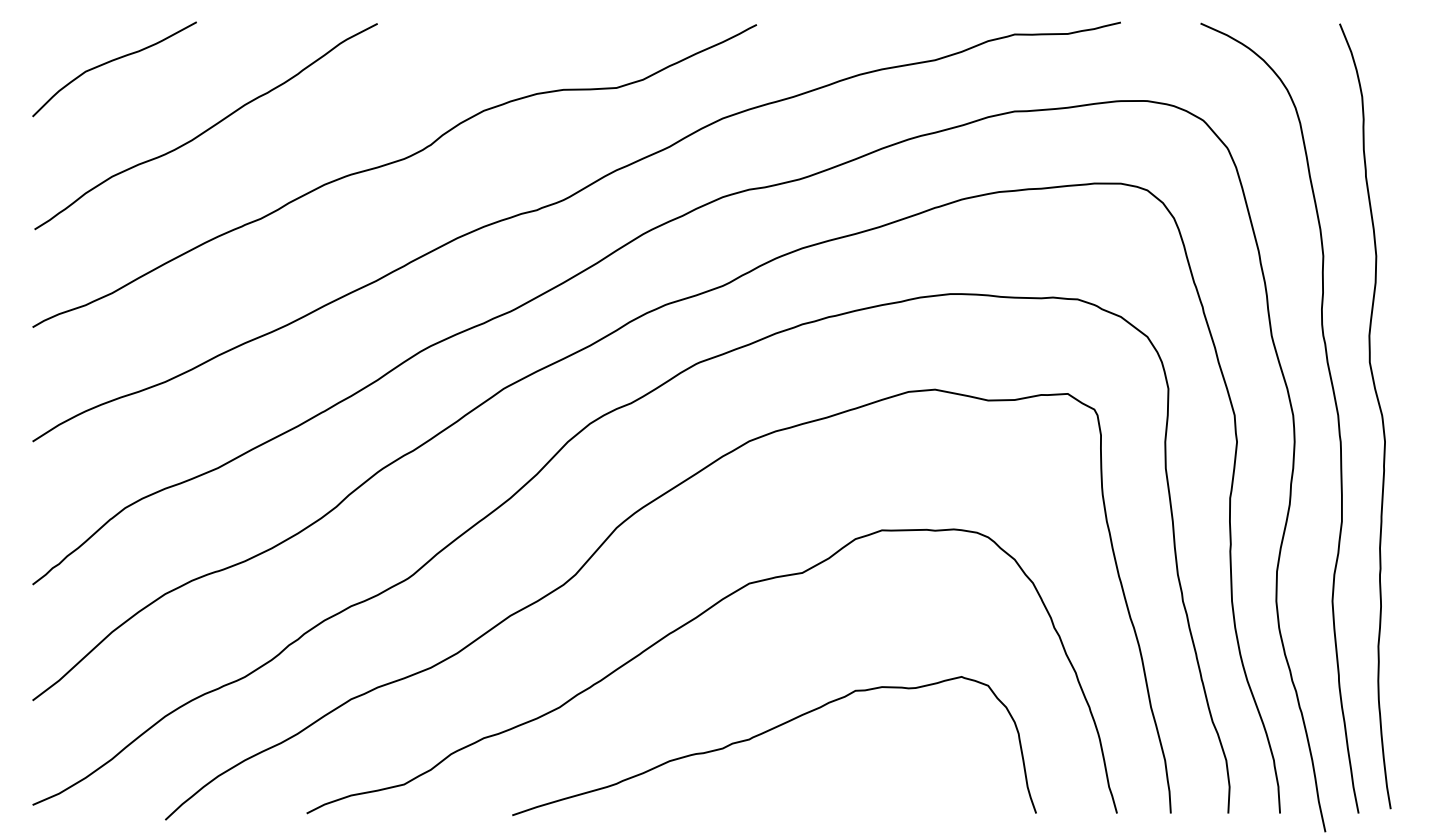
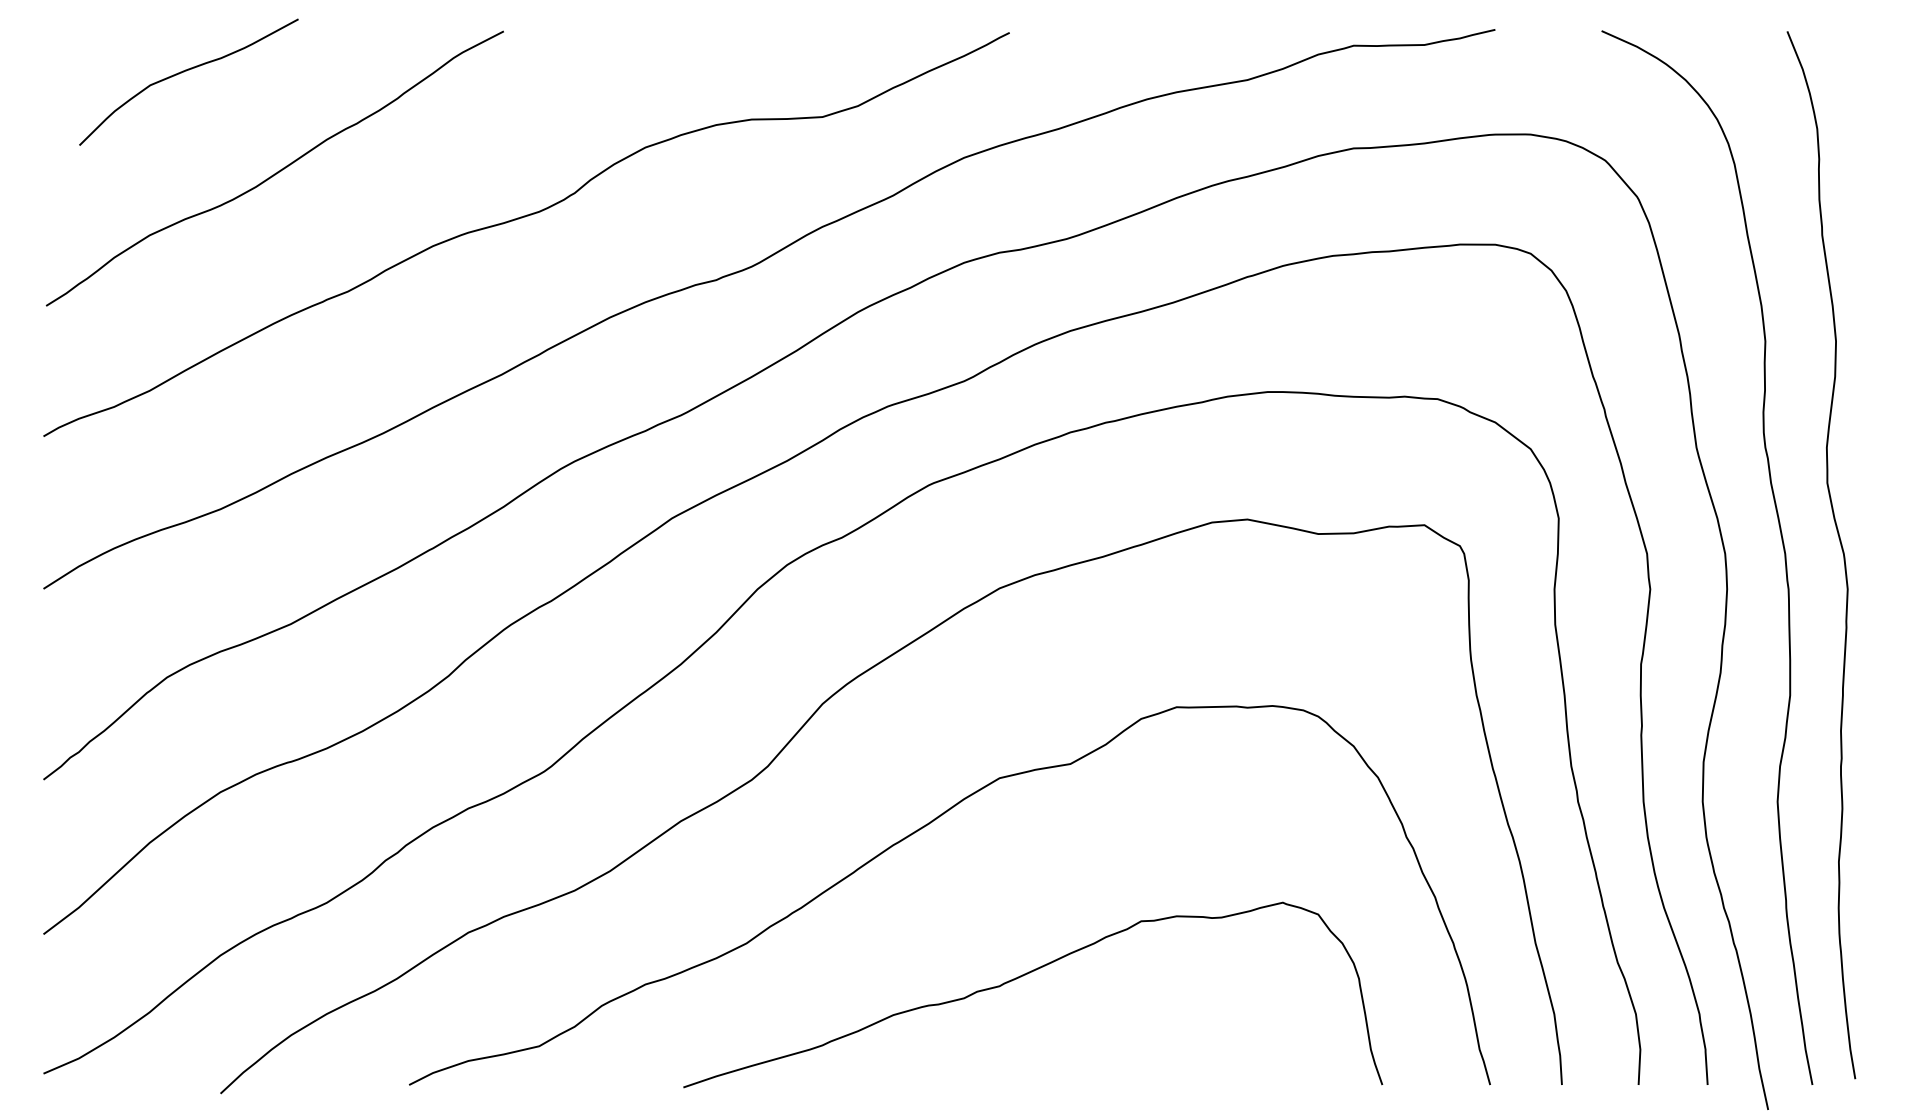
curve: (111, 62) -> (184, 72), moved

